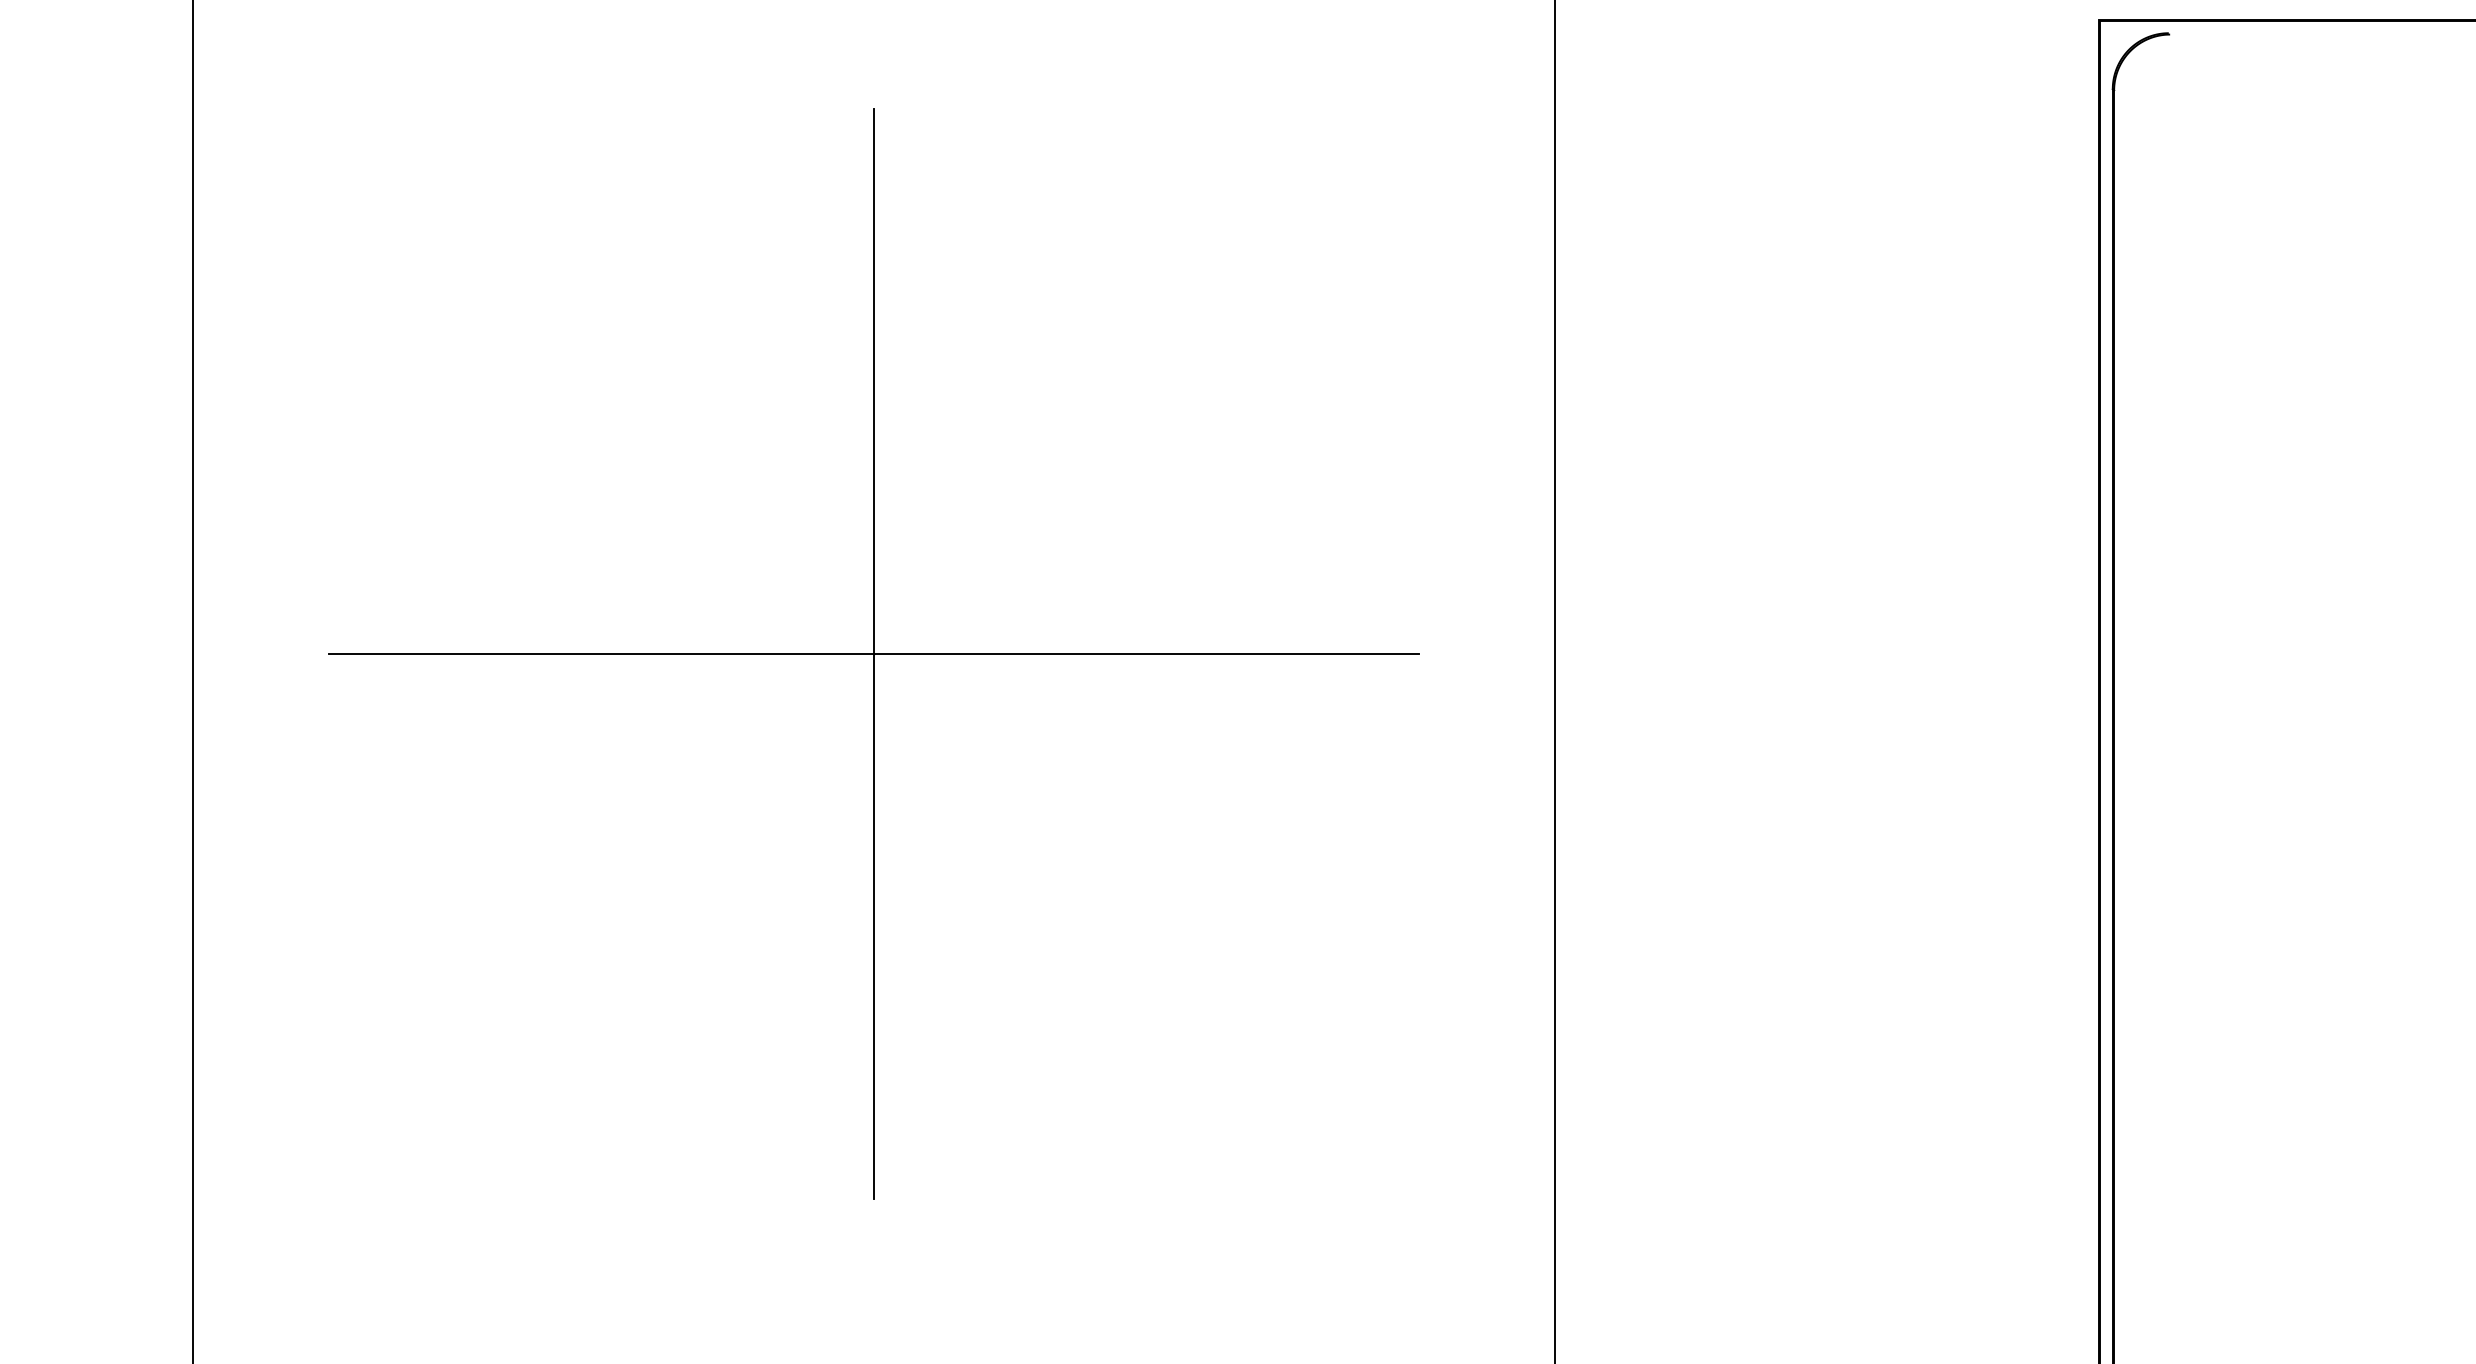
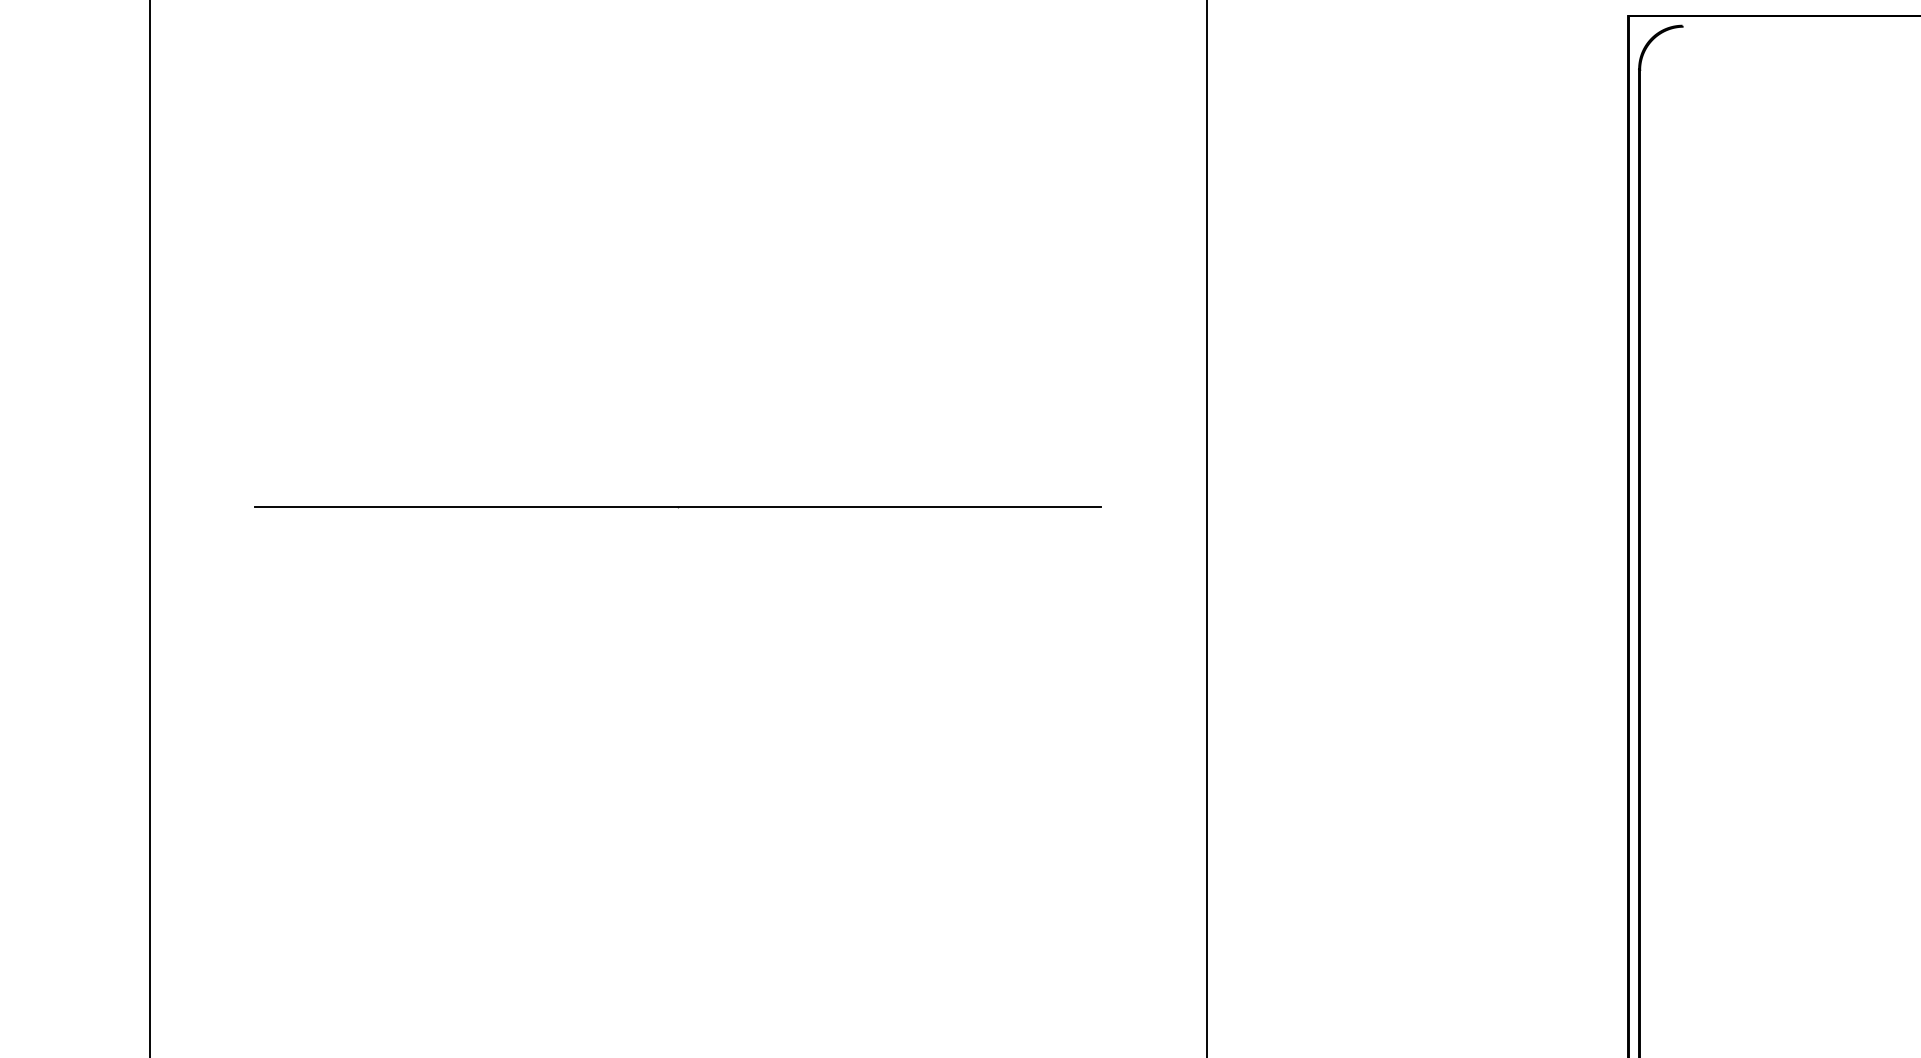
line: (874, 654) -> (678, 507), removed

